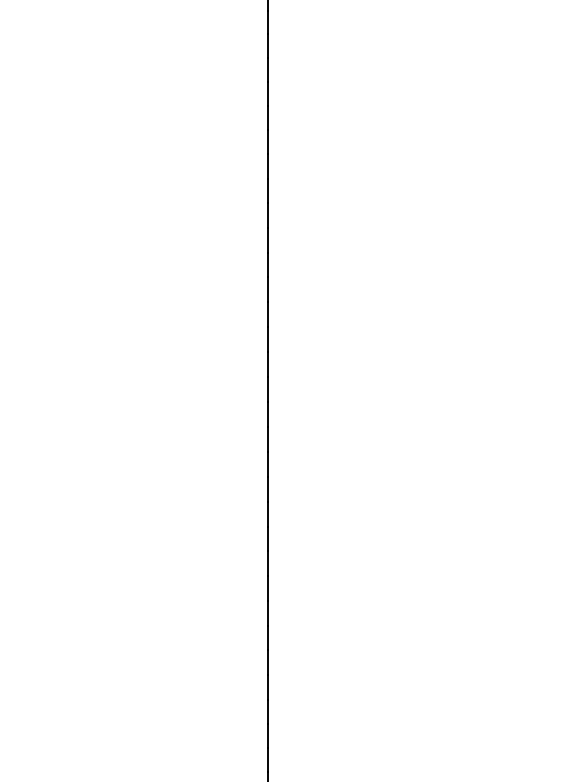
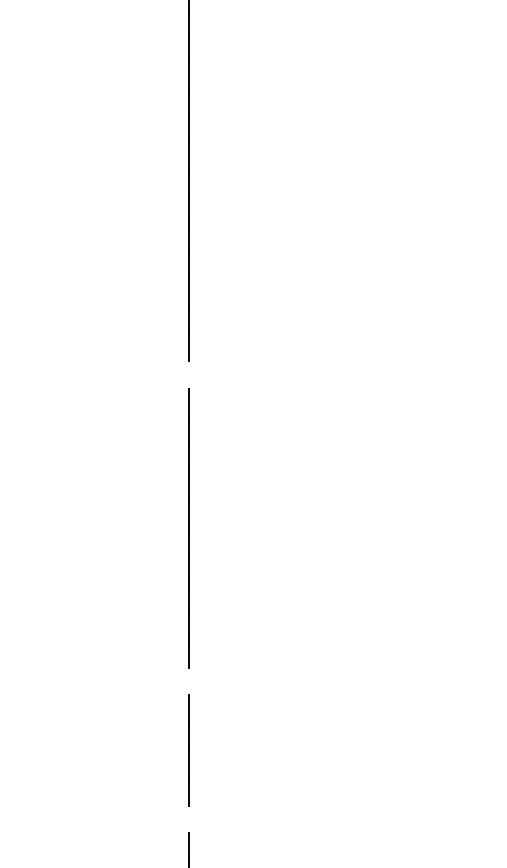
line: (267, 289) -> (188, 374), removed
line: (267, 563) -> (188, 680), removed
line: (267, 687) -> (188, 819), removed

